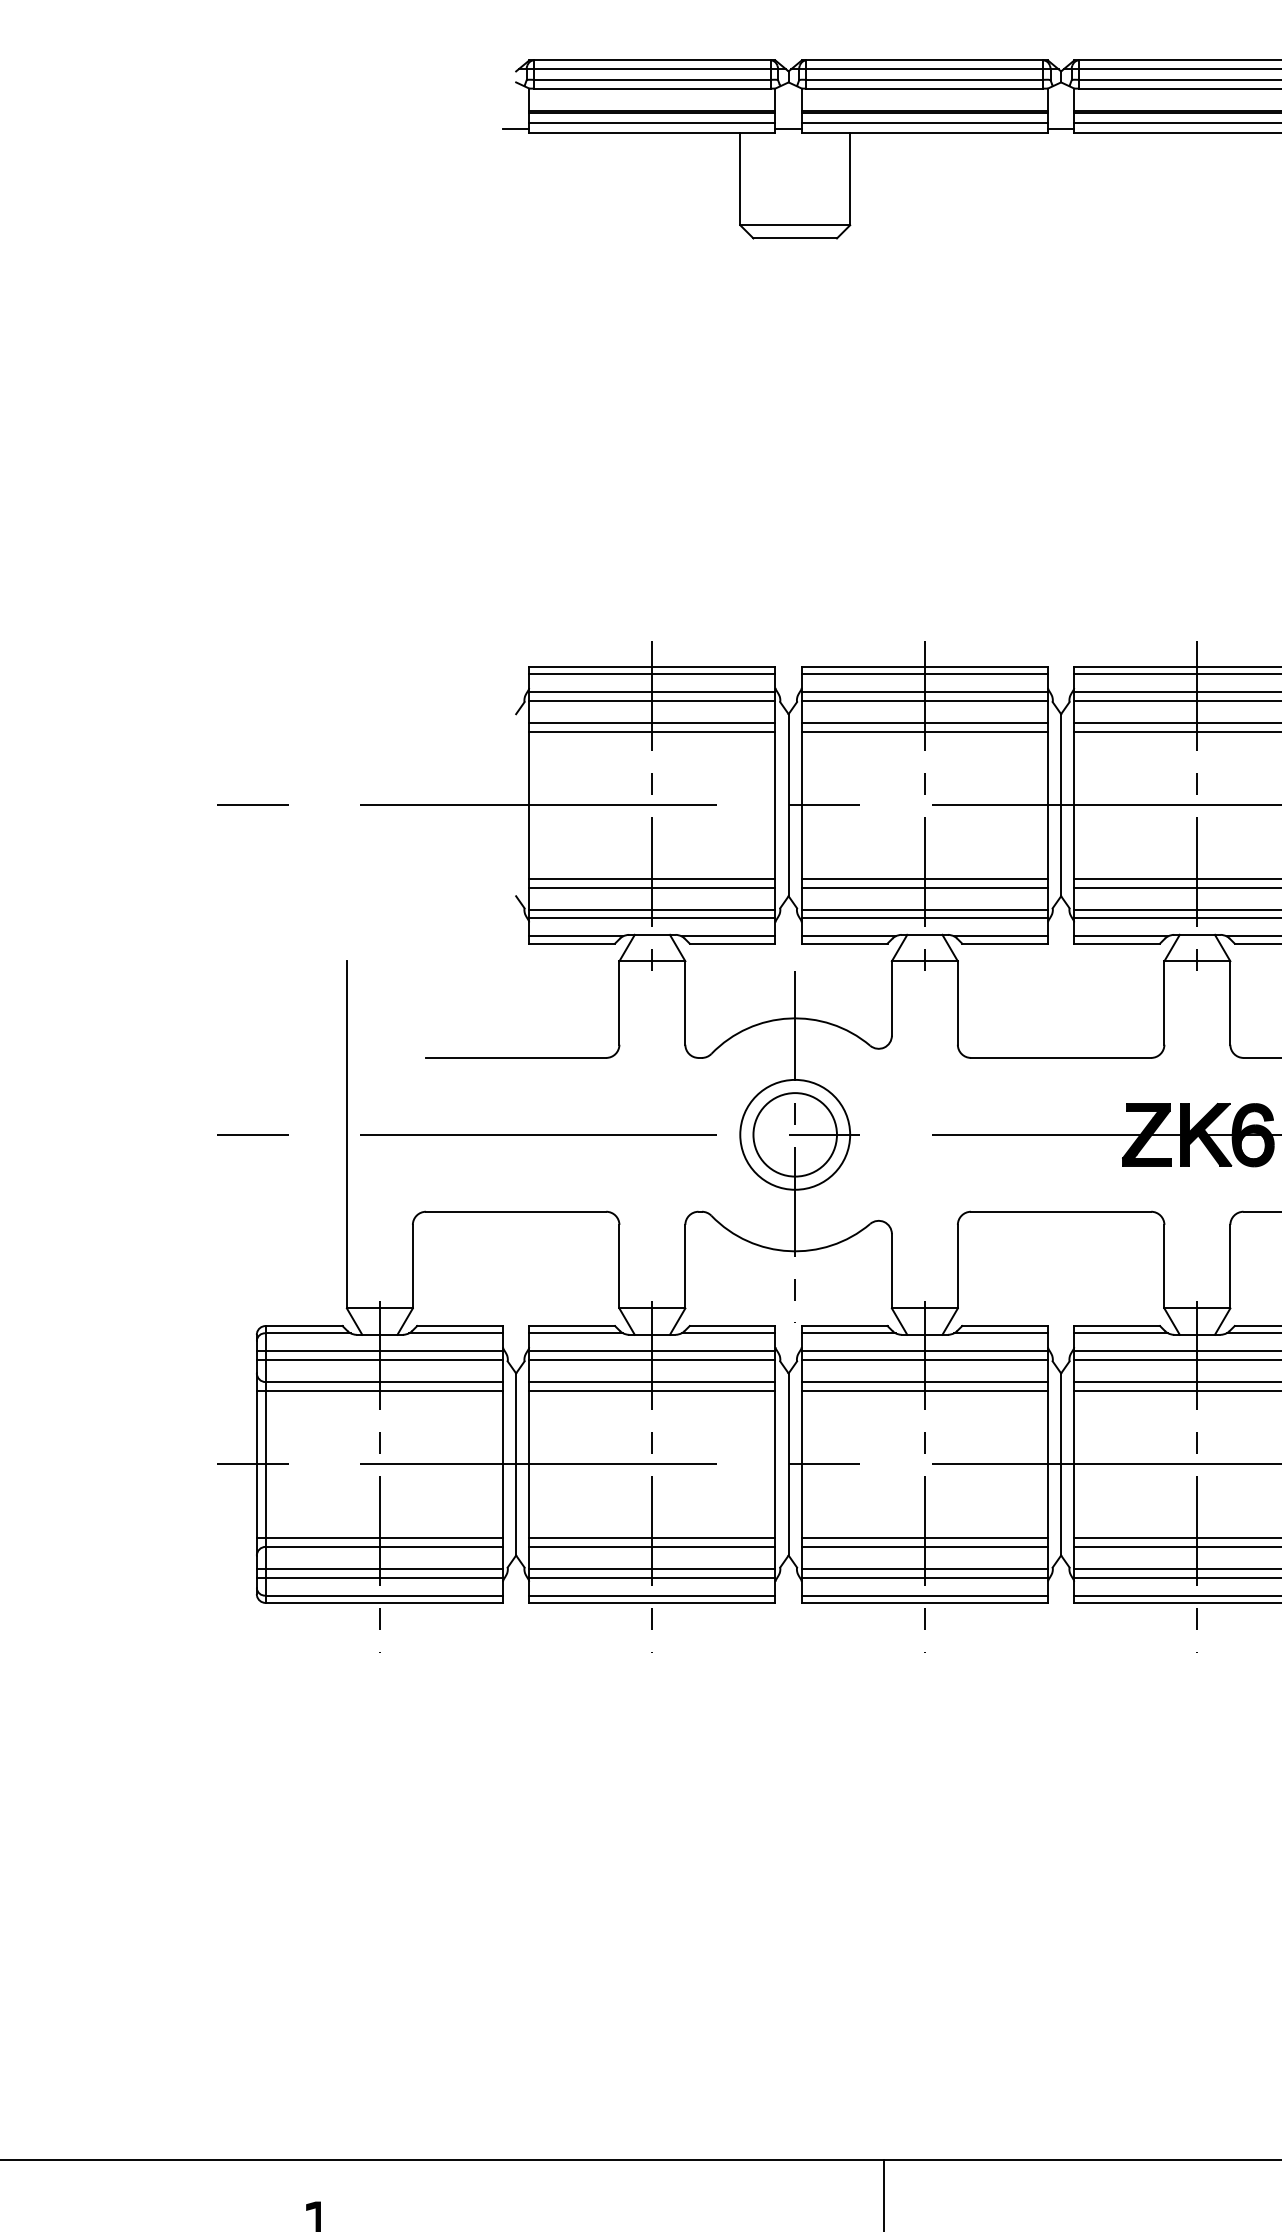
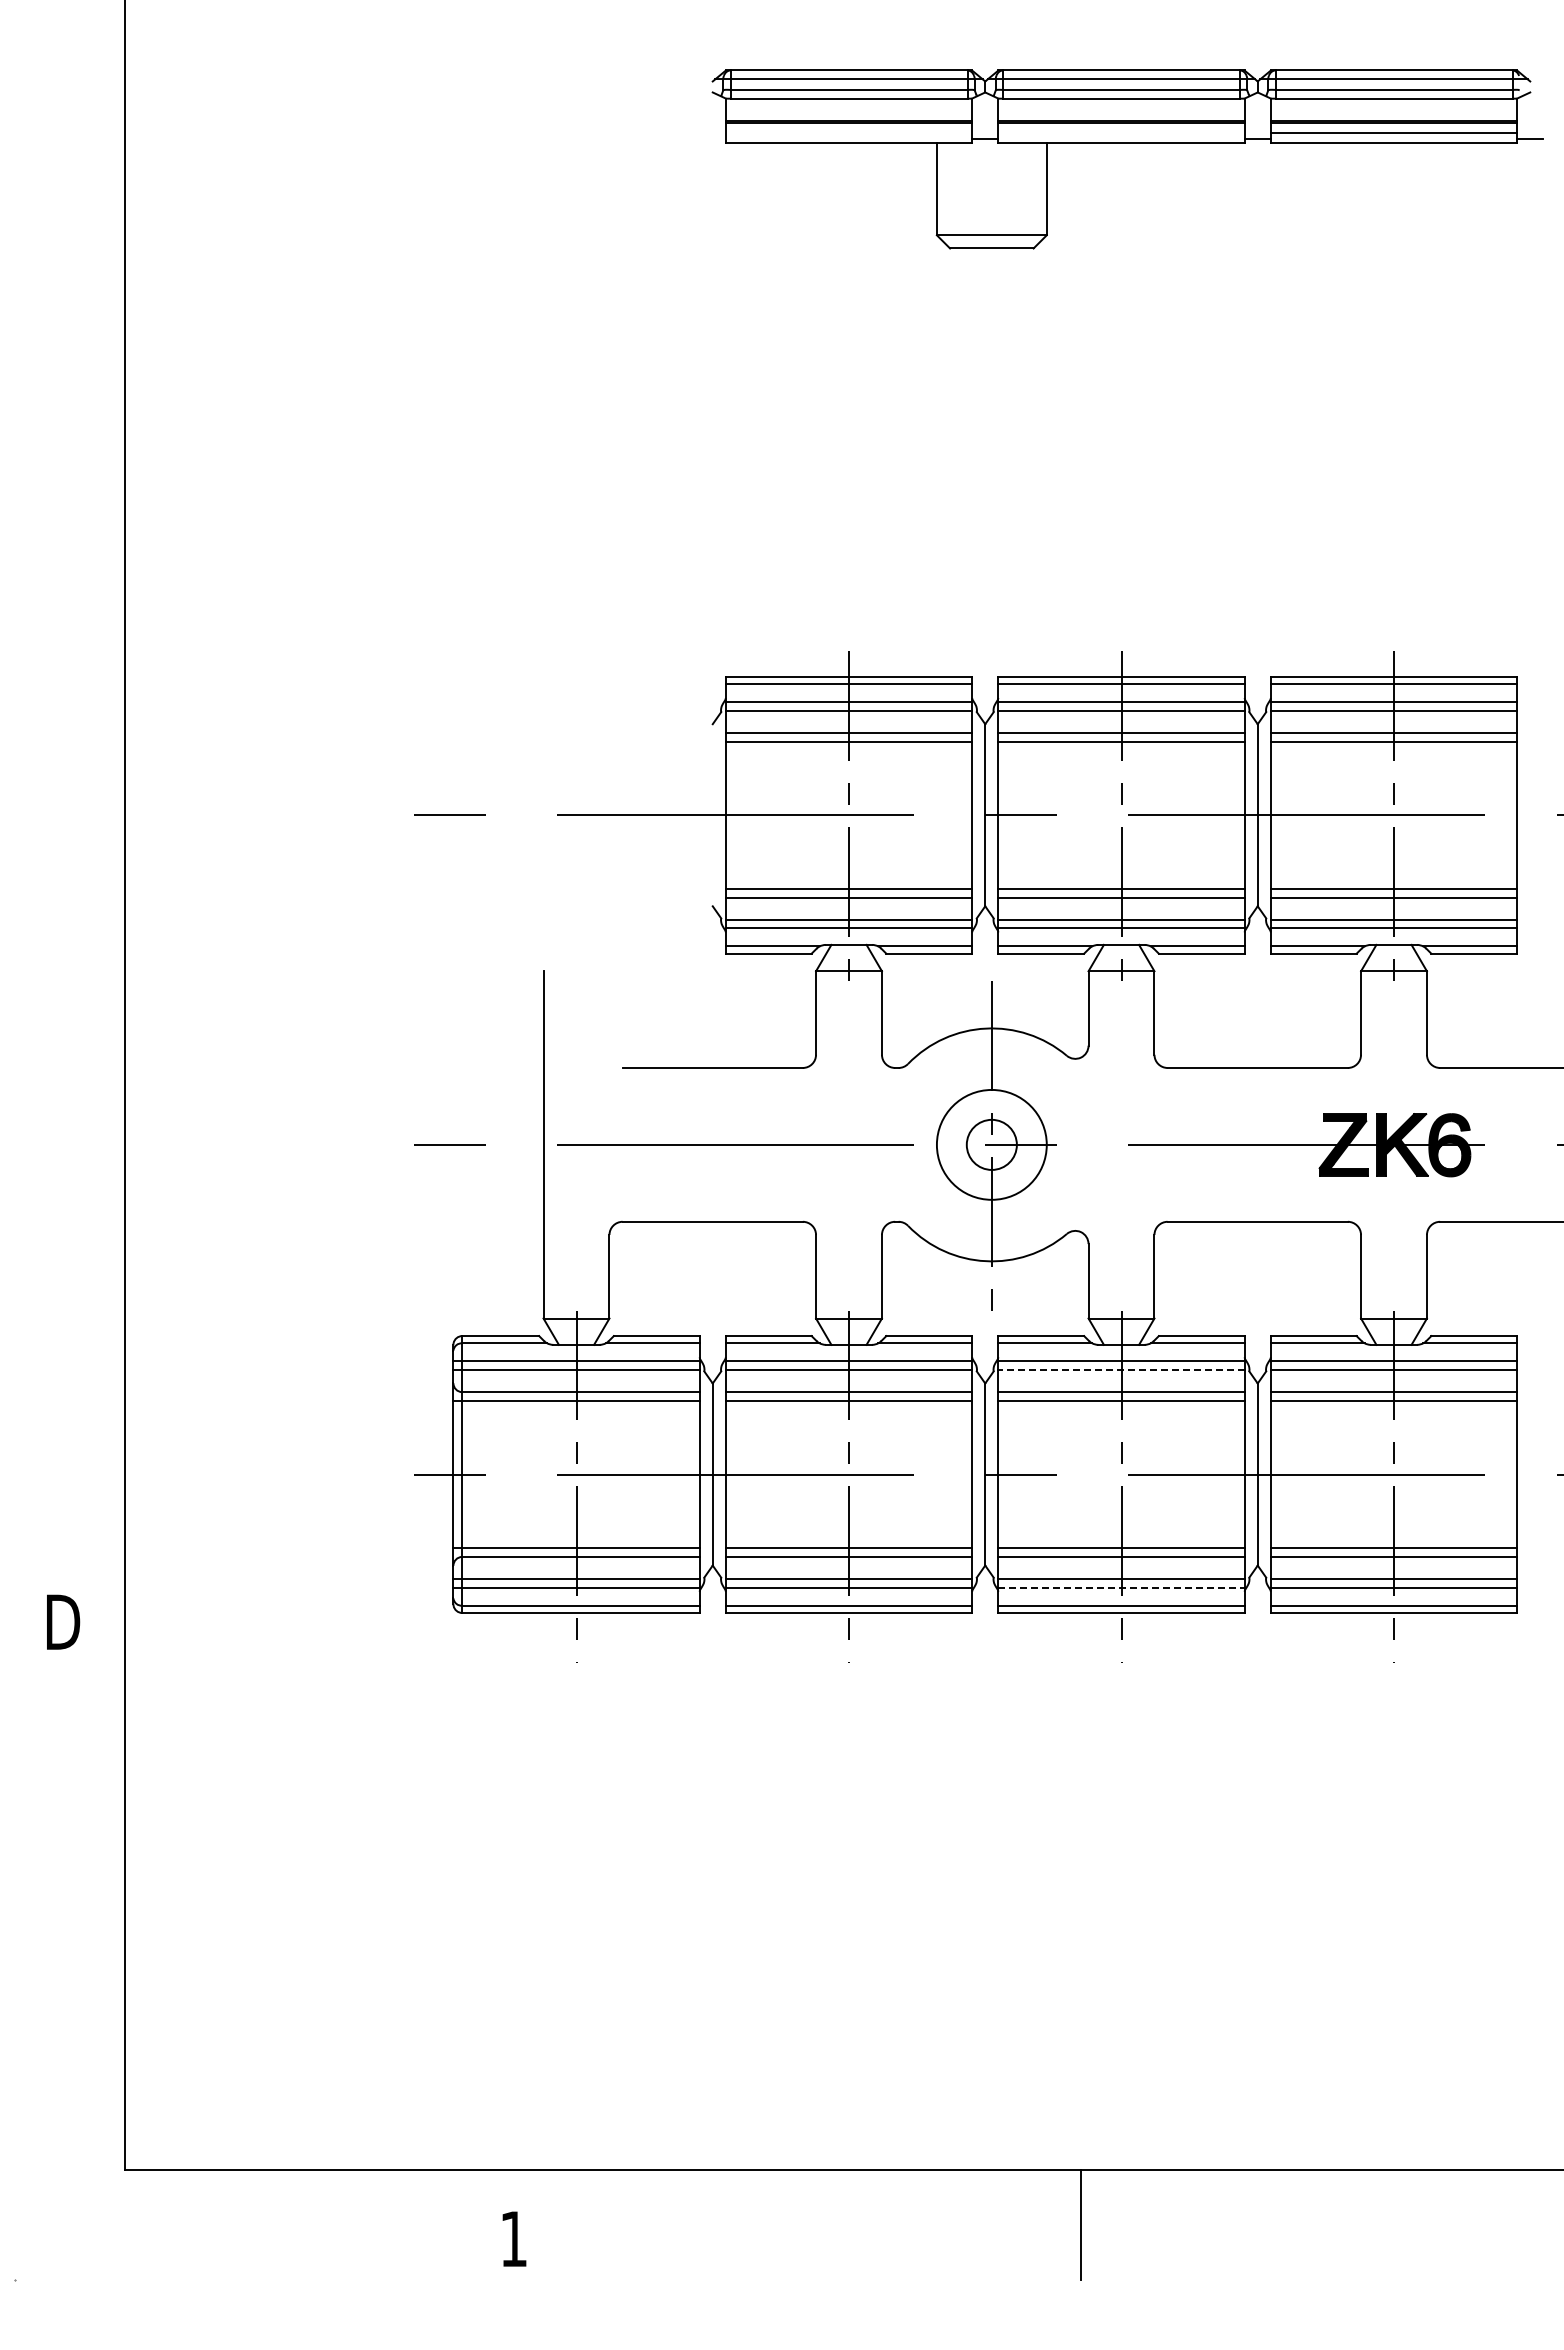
line: (651, 123) -> (848, 133), removed
line: (924, 123) -> (1121, 133), removed
line: (515, 128) -> (712, 138), removed
circle: (794, 1134) -> (991, 1144), size x0.6
line: (924, 1360) -> (1121, 1370), solid -> dashed
line: (925, 1577) -> (1122, 1587), solid -> dashed

